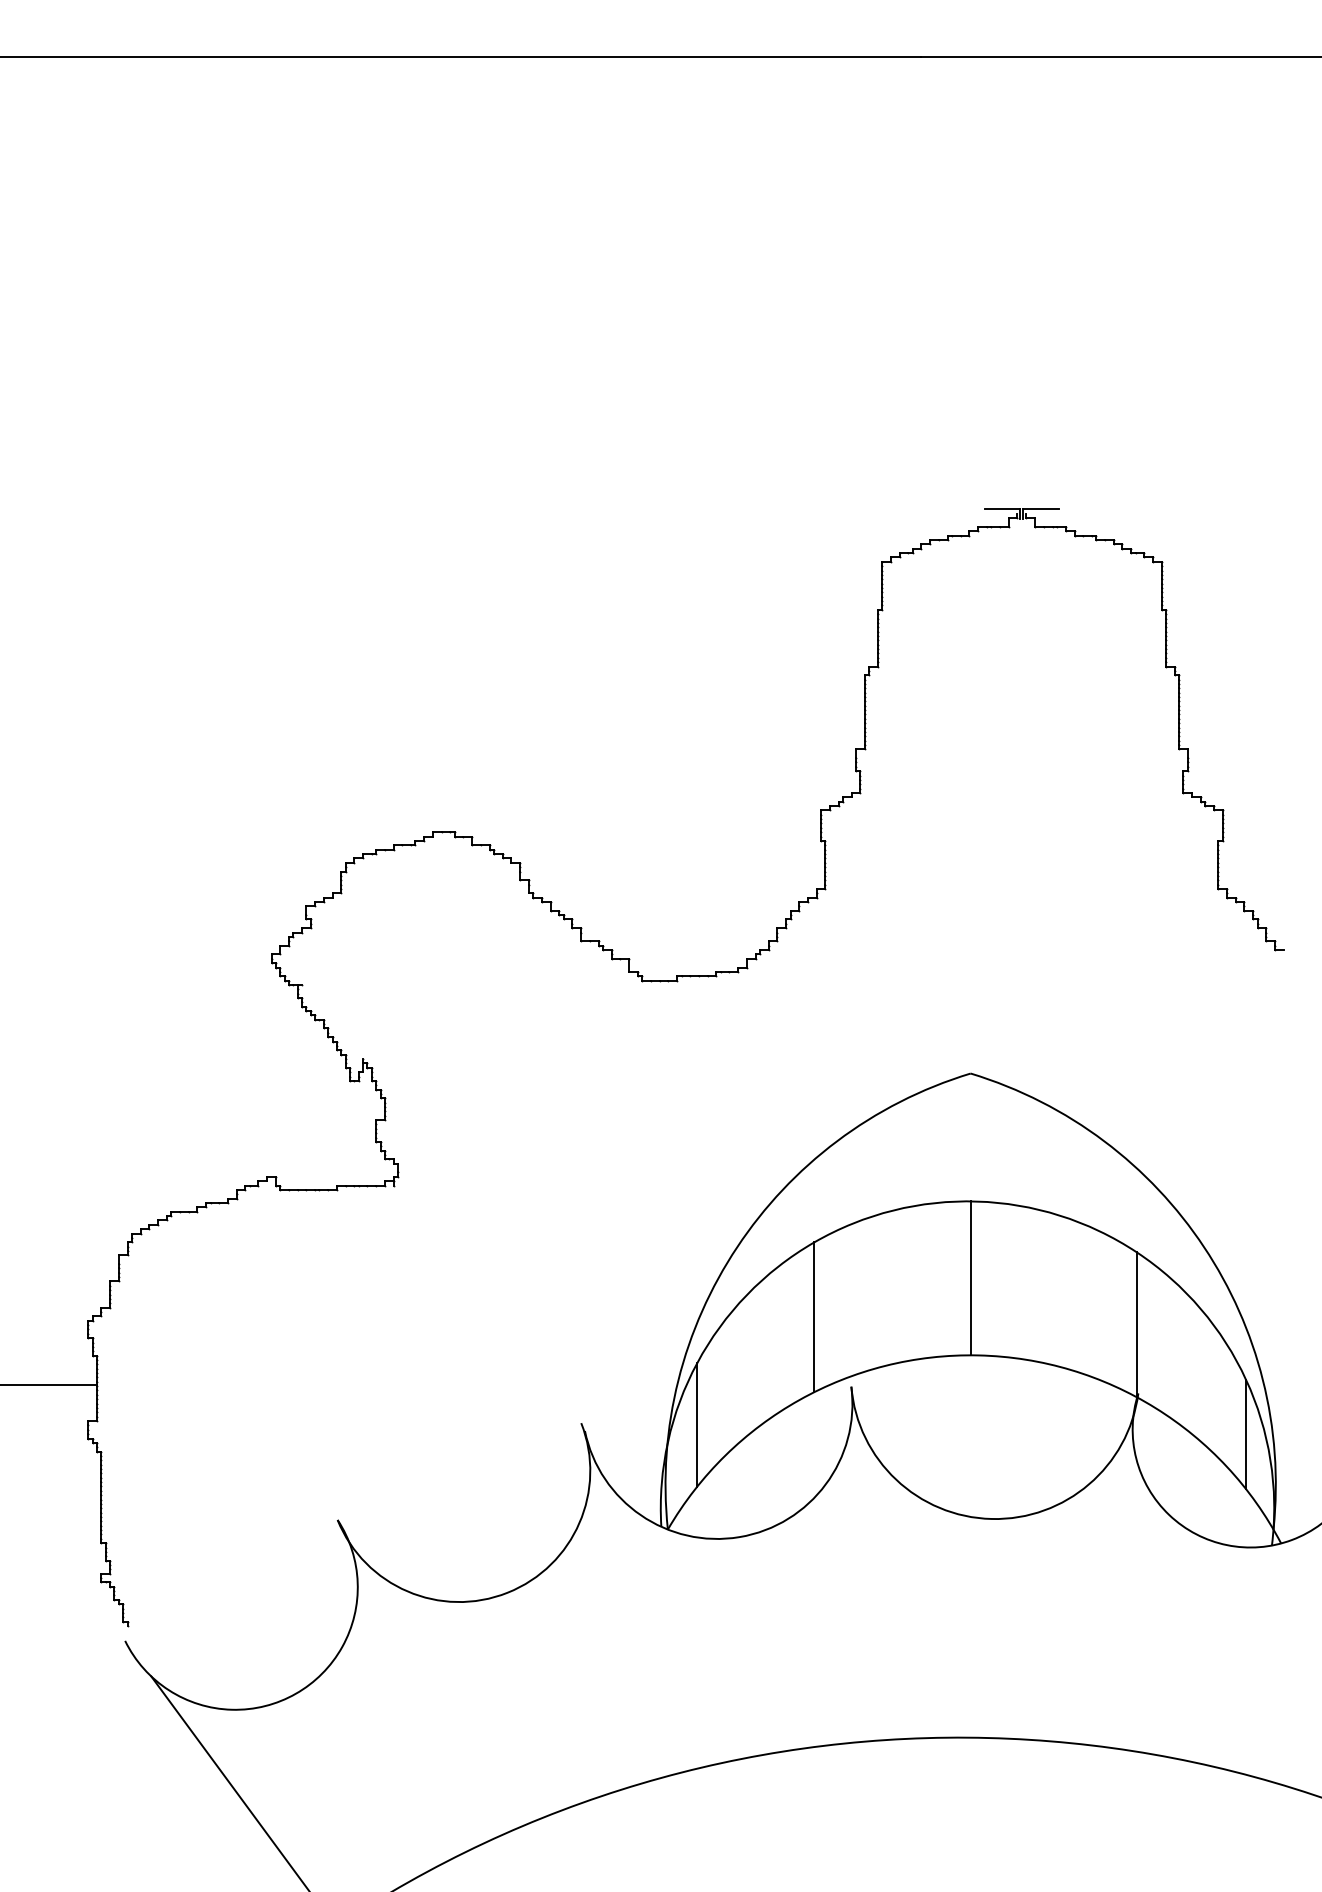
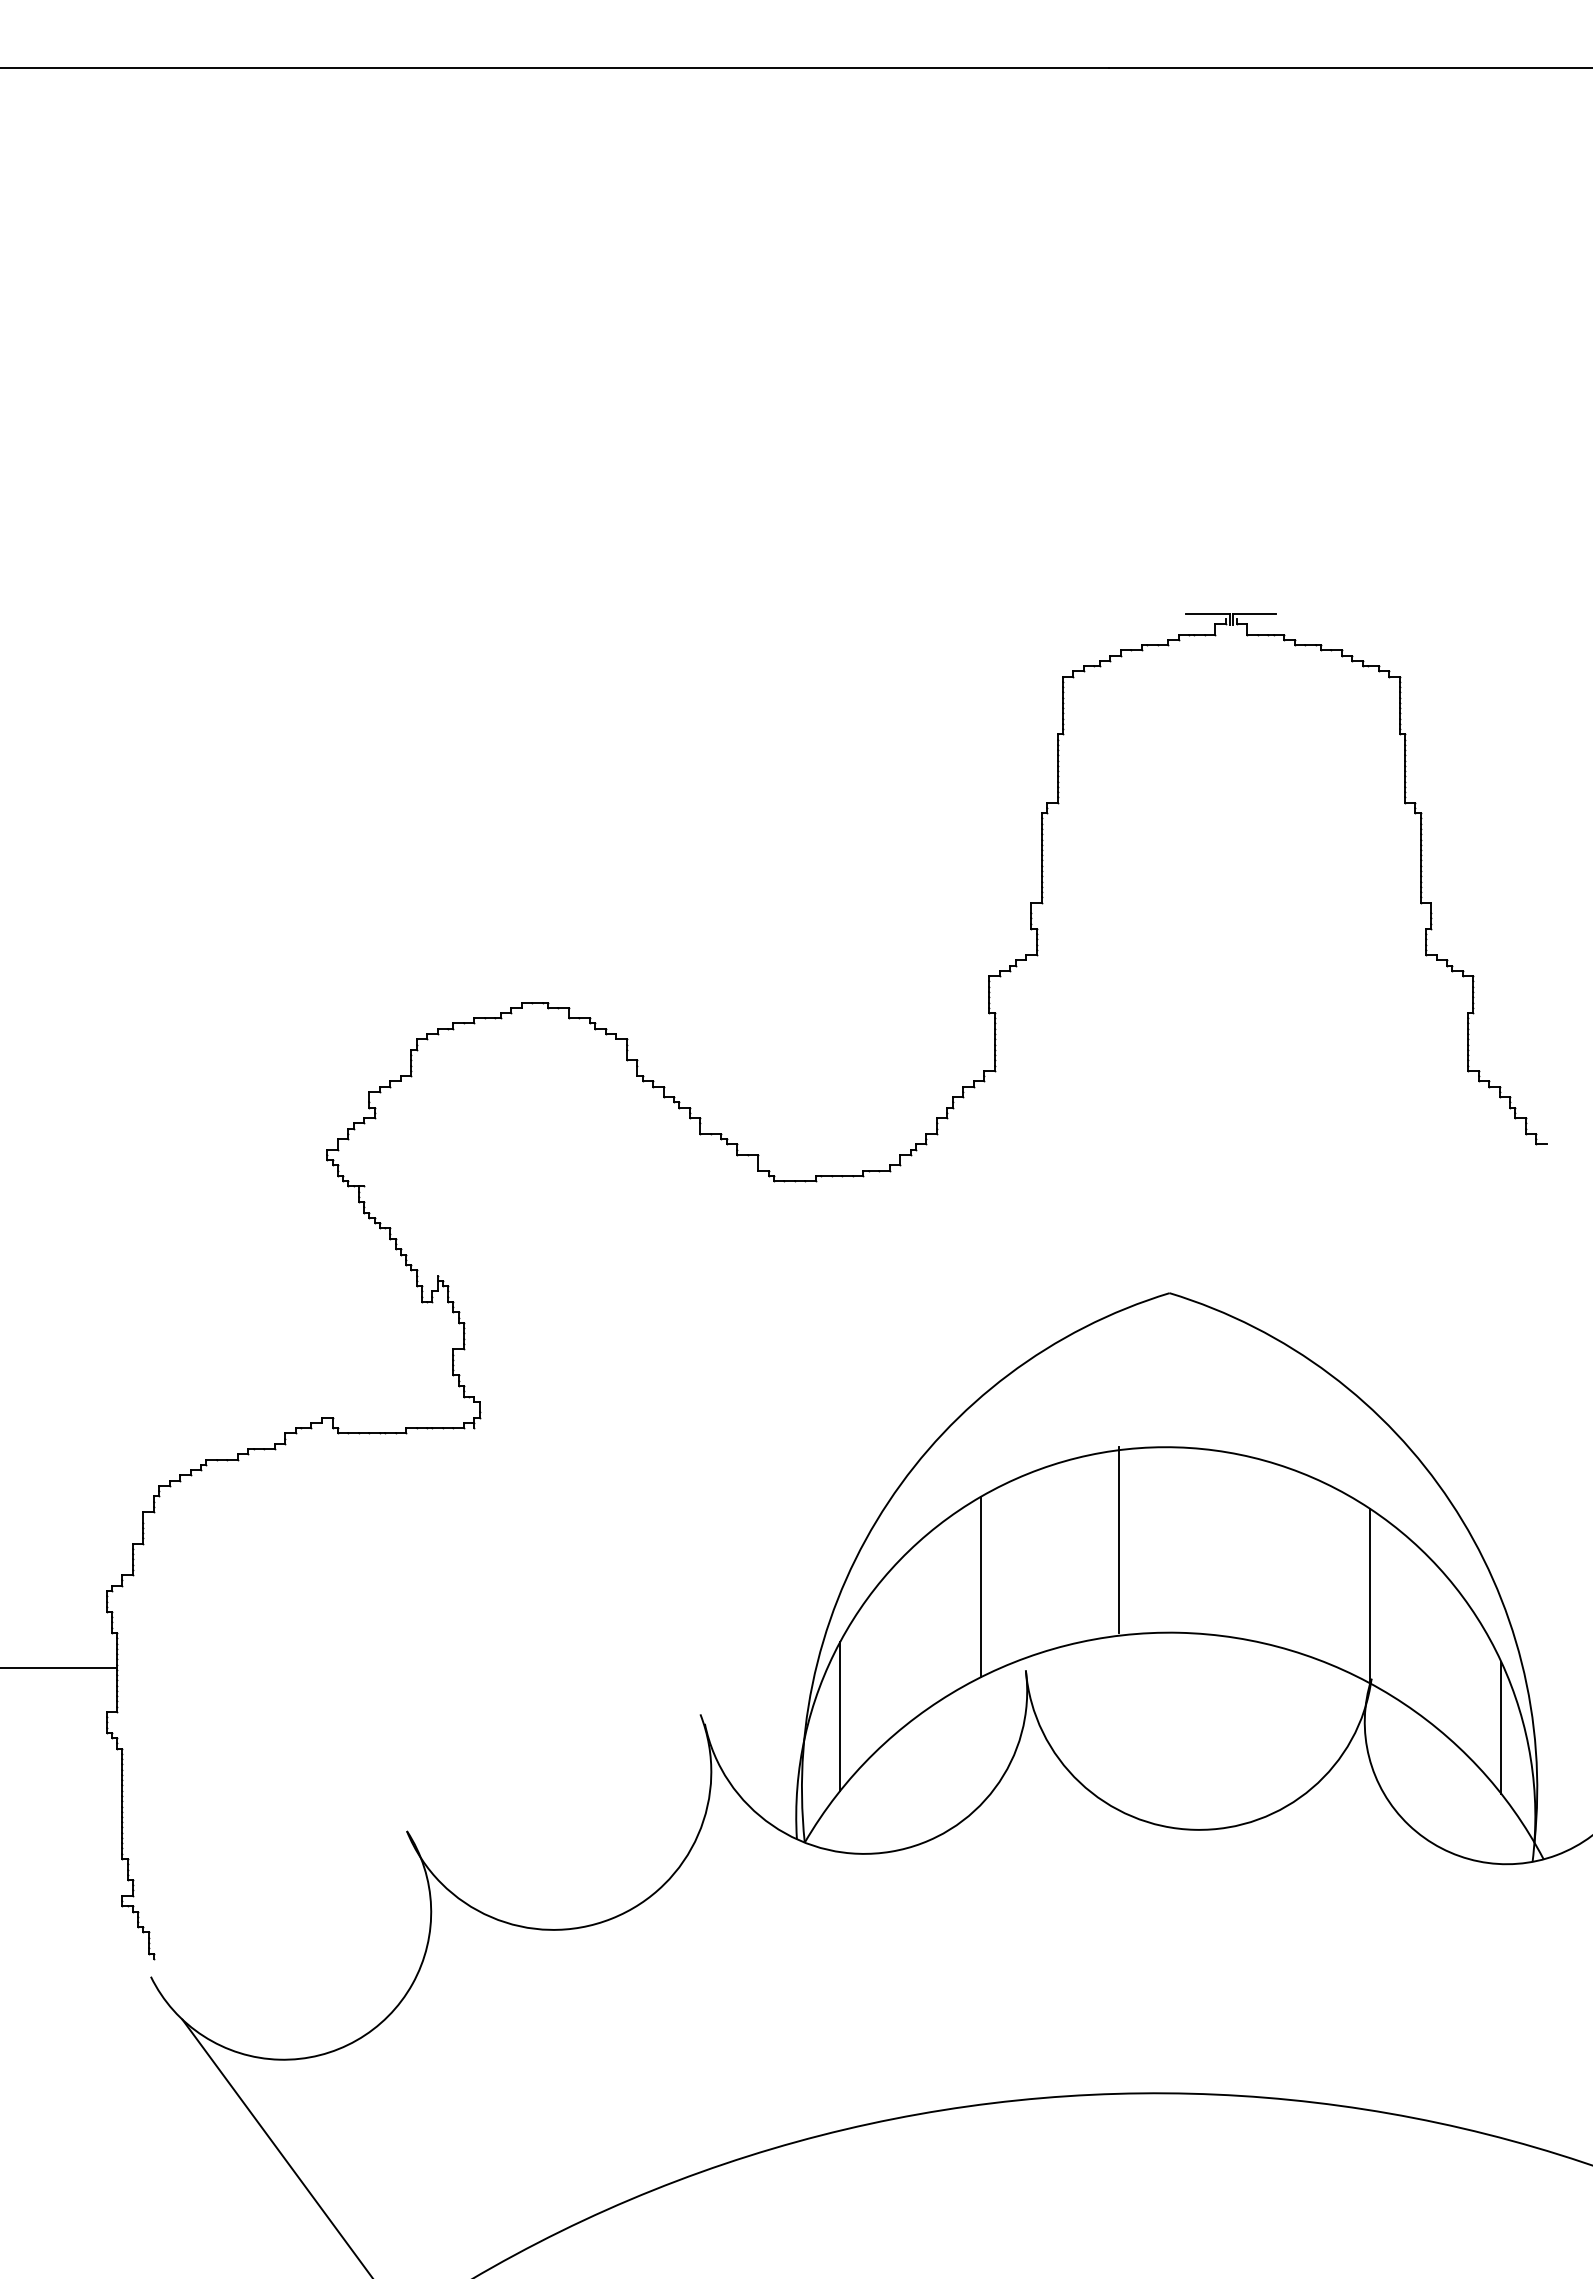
line: (970, 1278) -> (1118, 1539), moved

